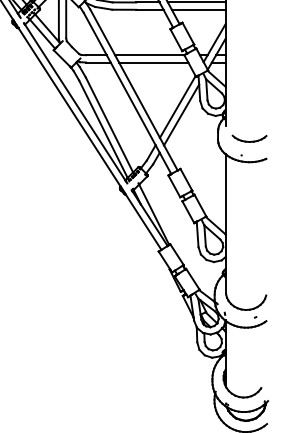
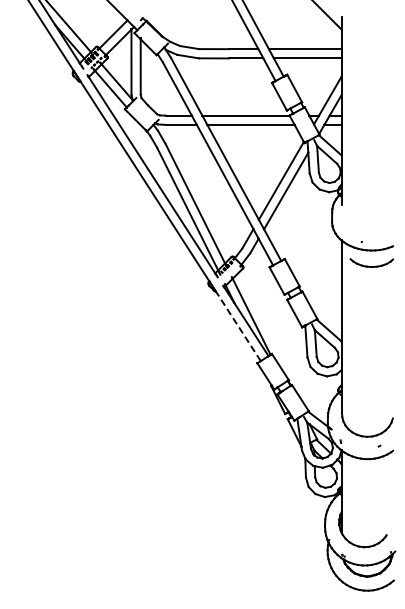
part: (249, 138) -> (371, 262), moved
line: (143, 221) -> (238, 325), solid -> dashed

